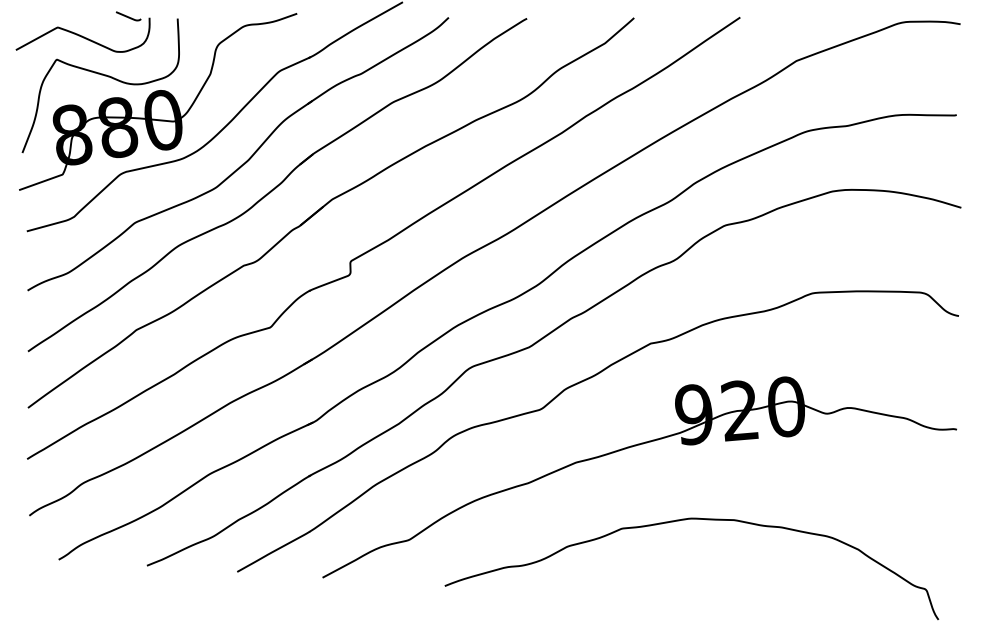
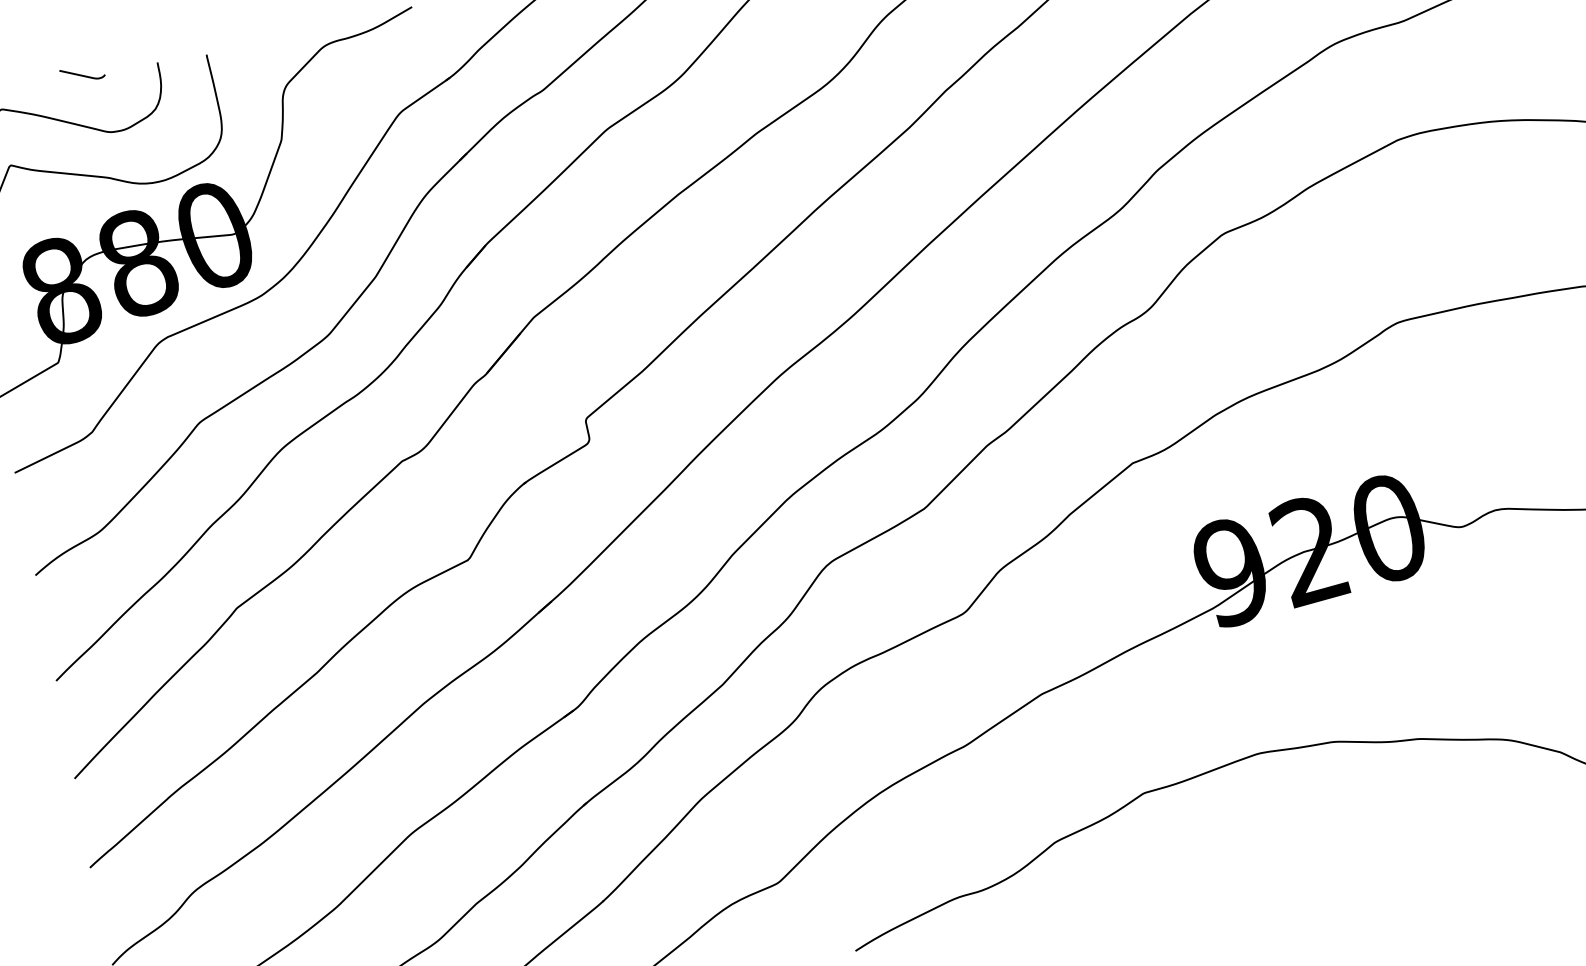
curve: (128, 16) -> (82, 74), moved

